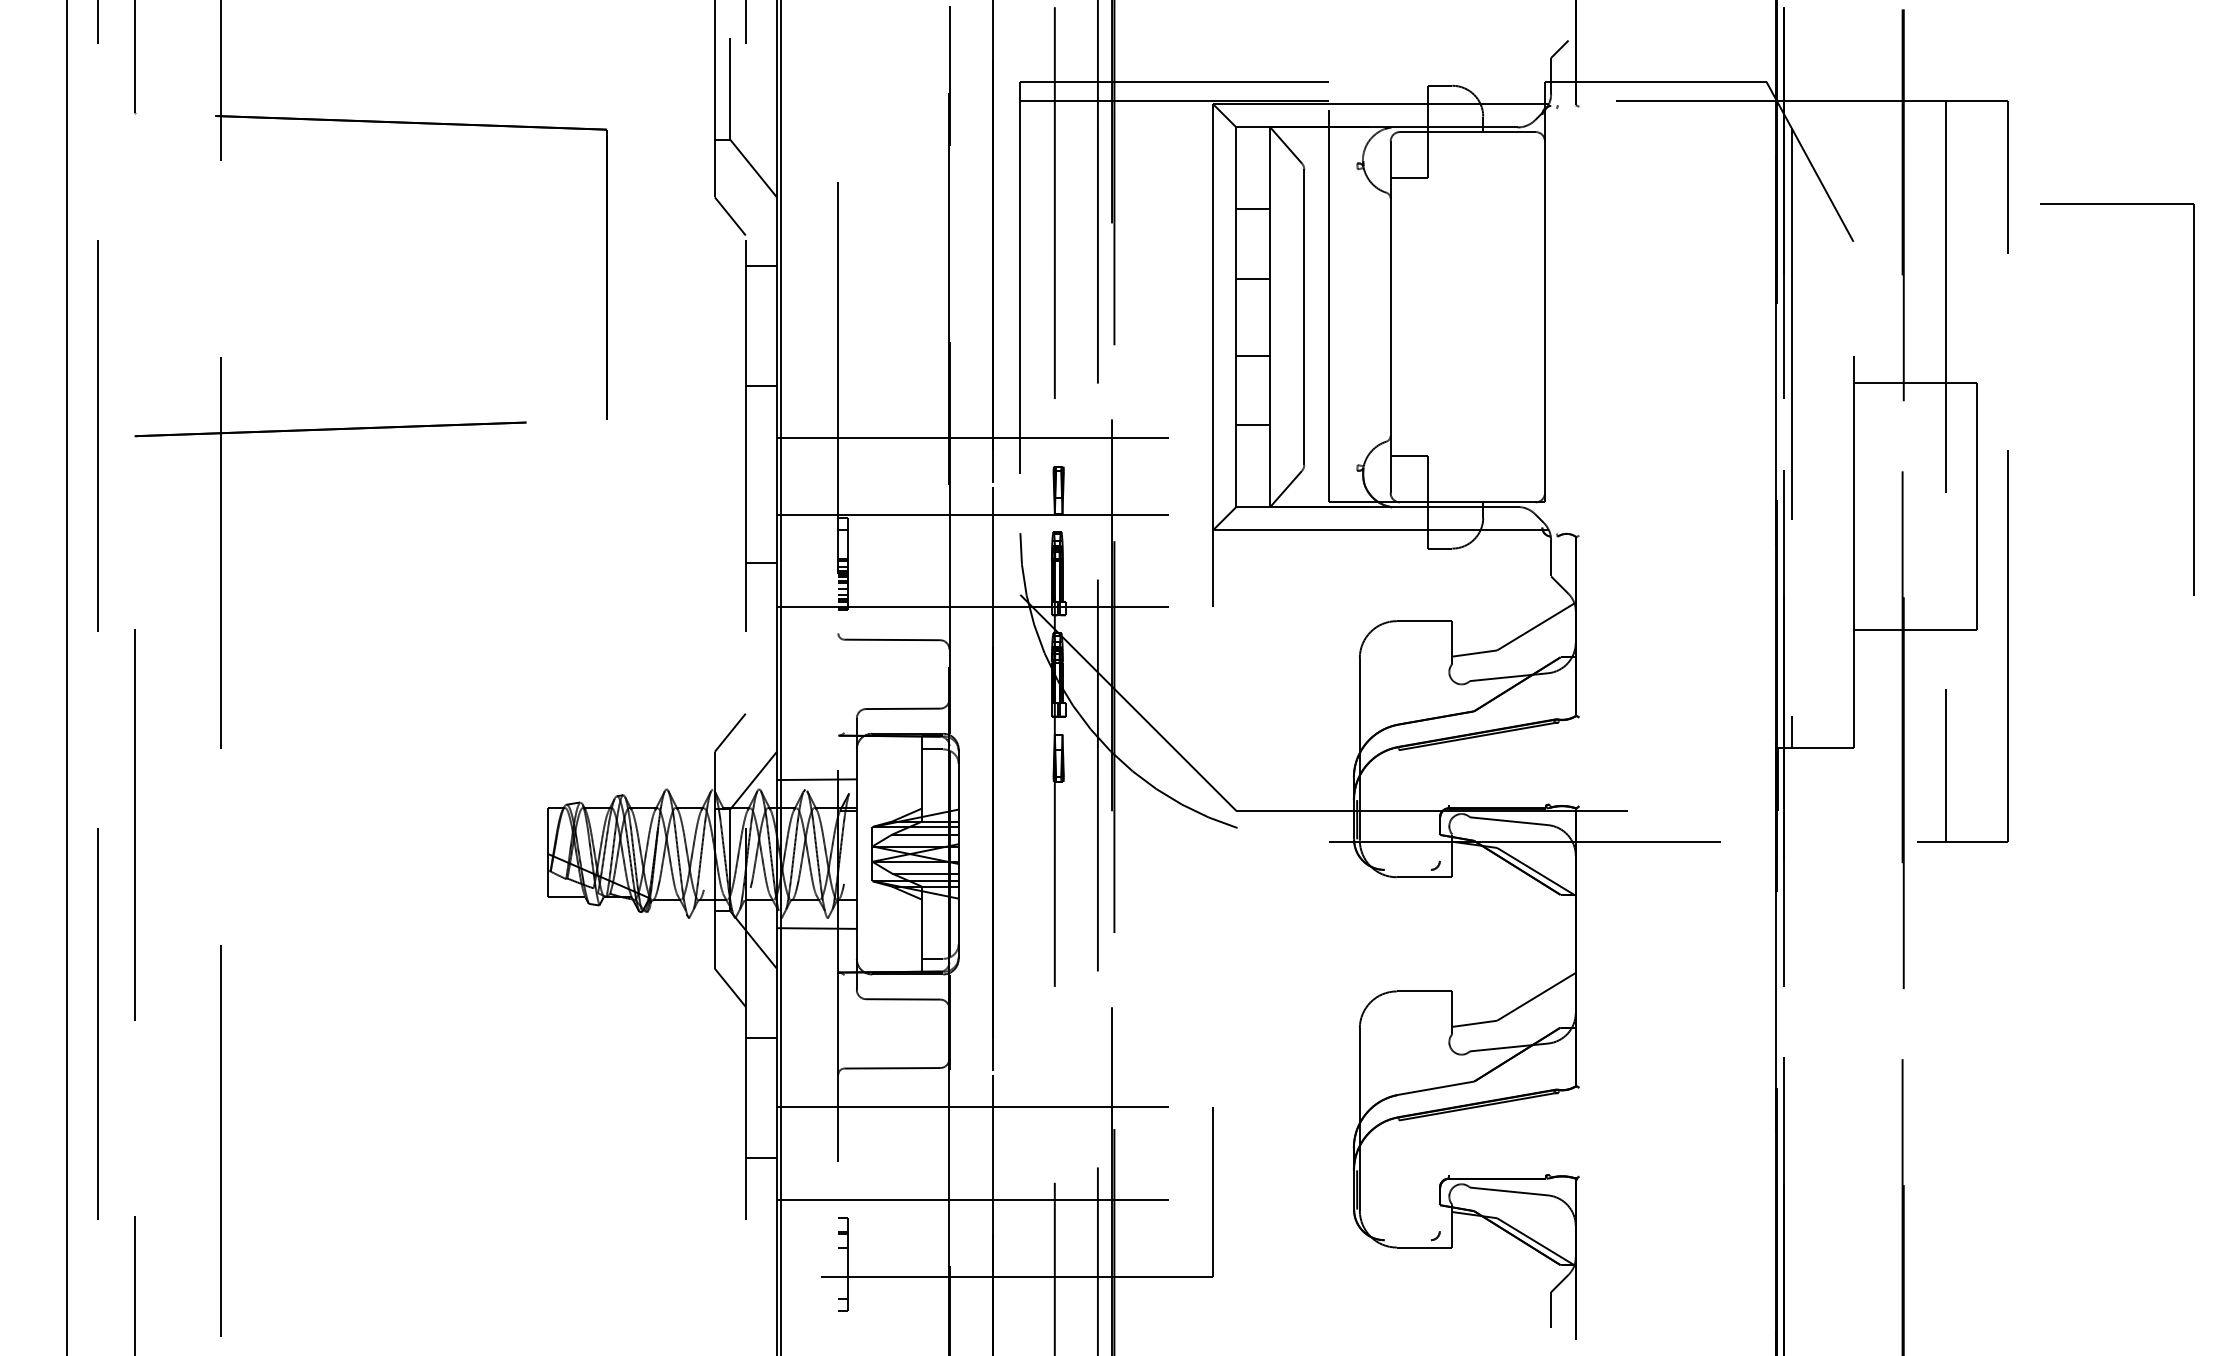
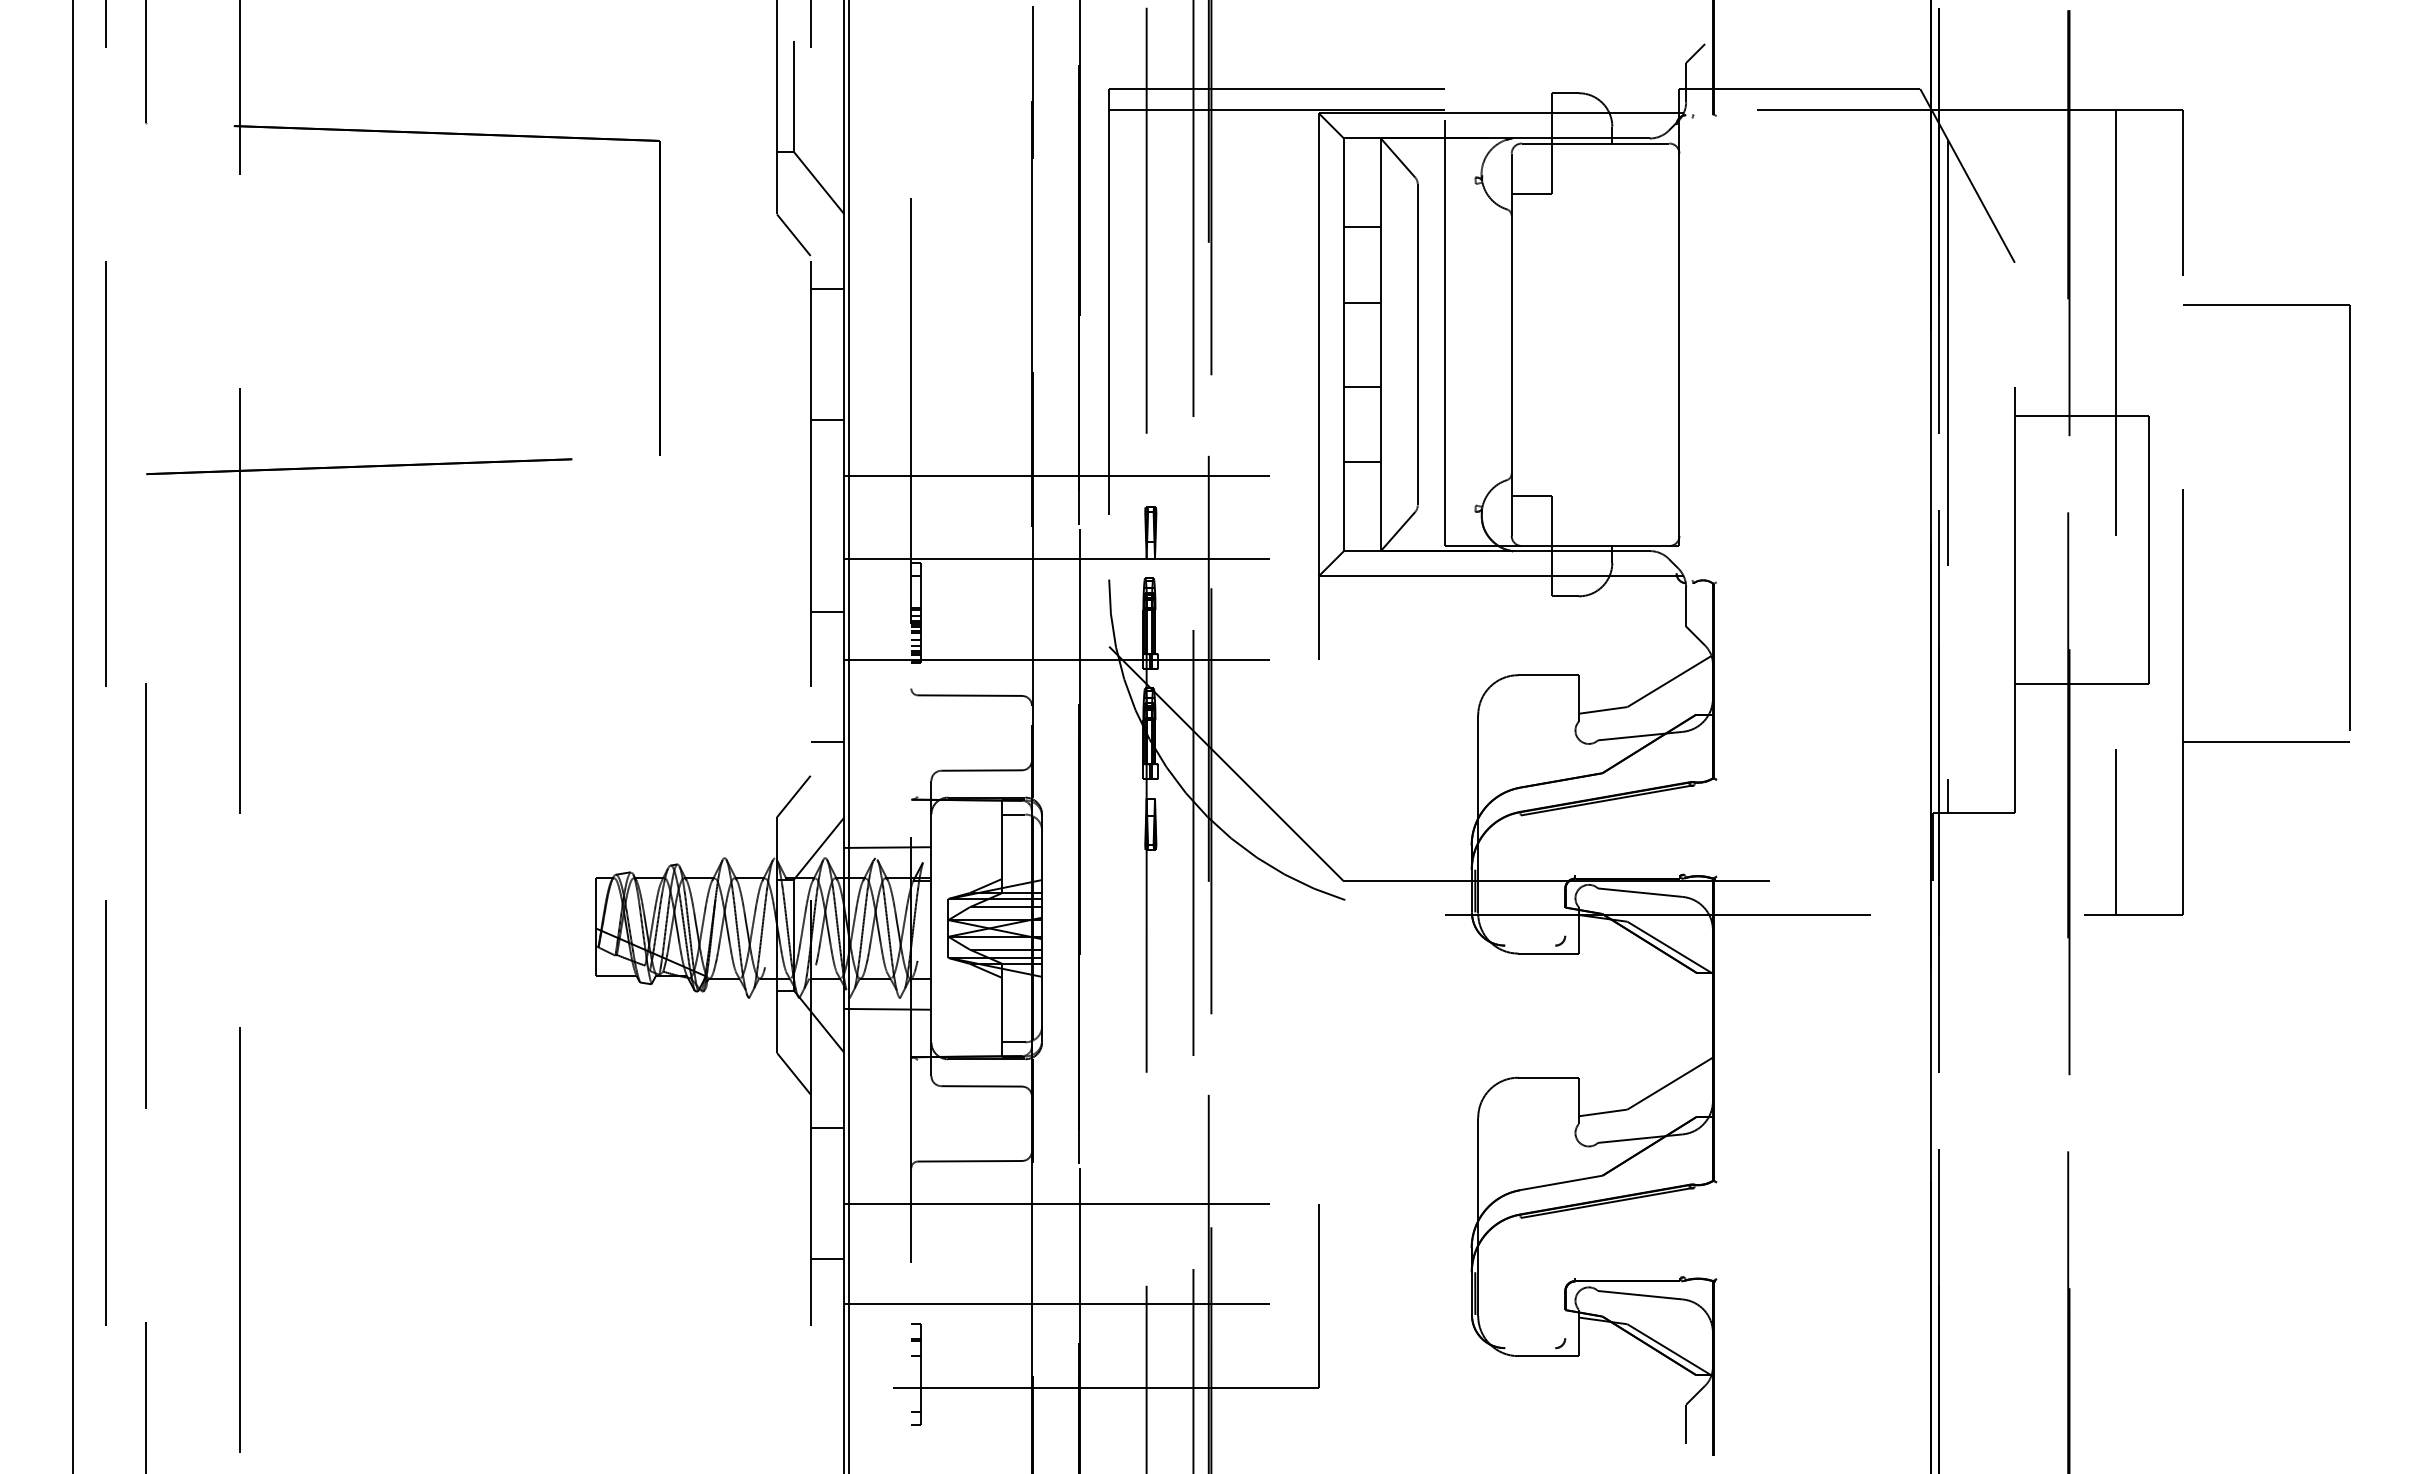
part: (2193, 398) -> (2349, 517), moved
line: (2084, 682) -> (2266, 741), added
line: (761, 683) -> (827, 742), added

